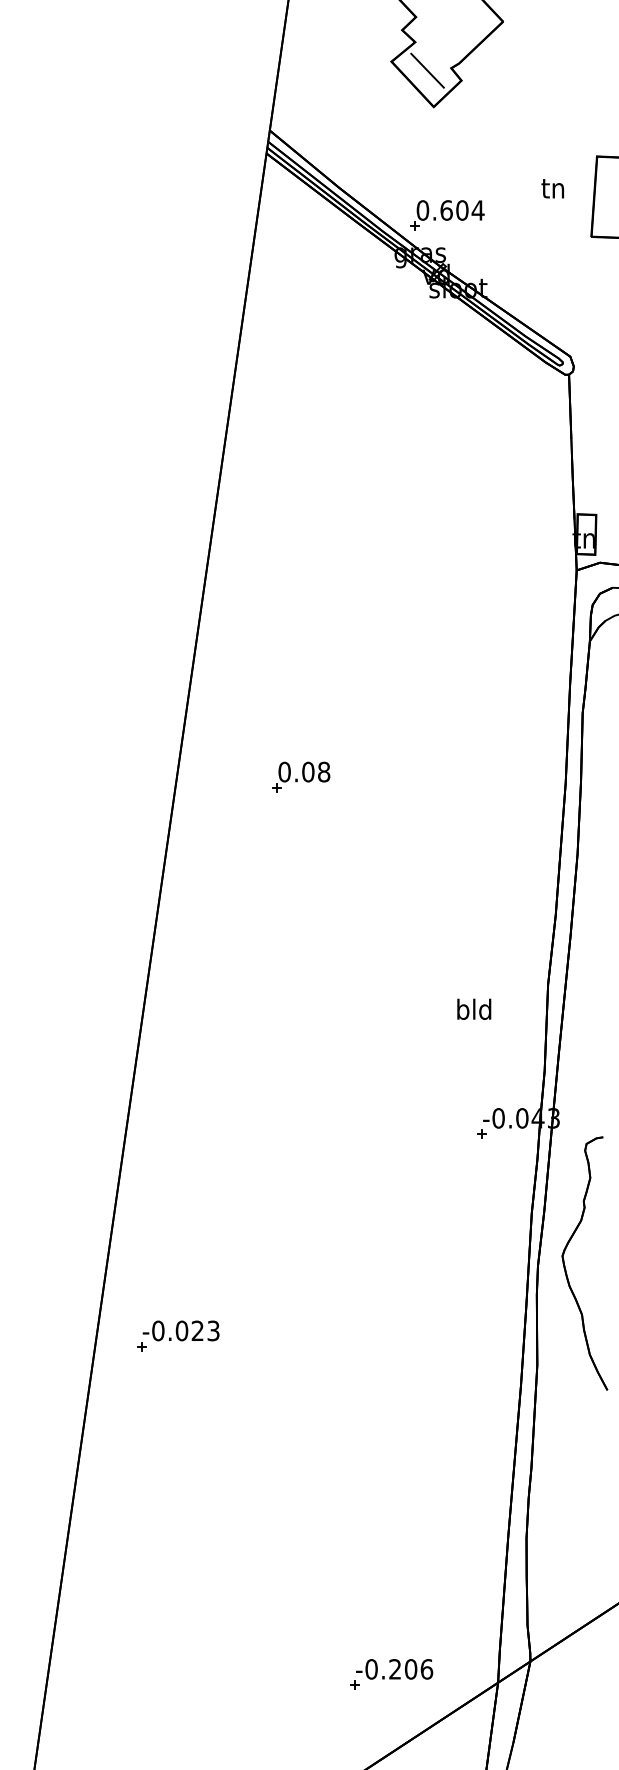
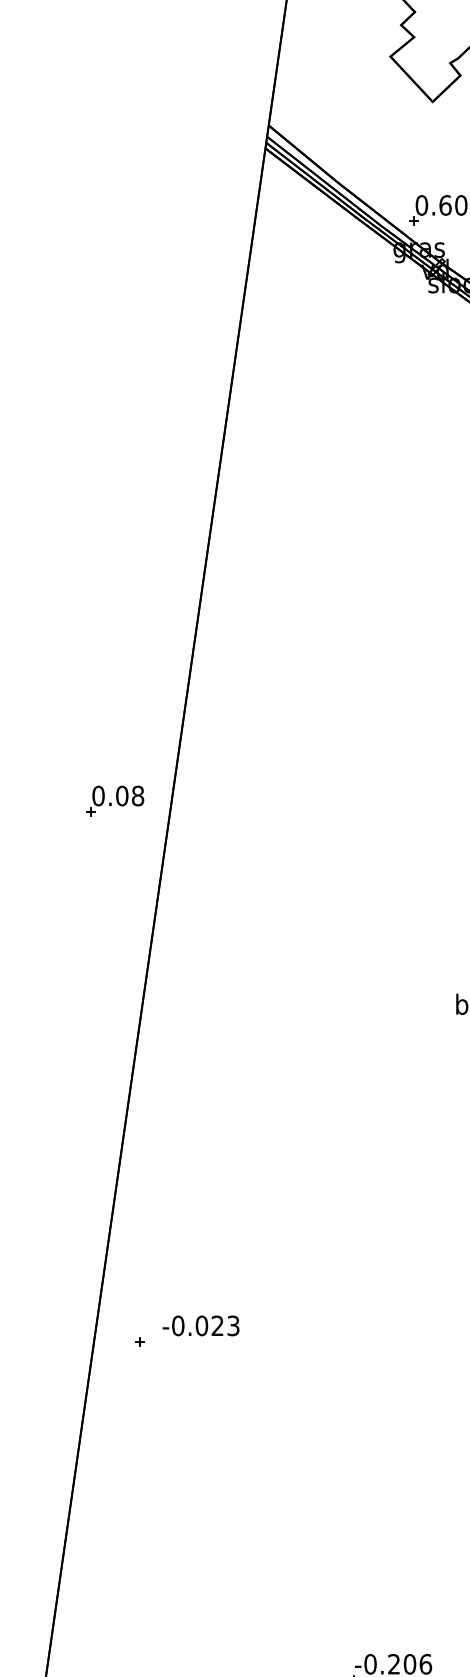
line: (427, 70) -> (426, 65), removed
part: (301, 776) -> (115, 800), moved
text: (180, 1330) -> (200, 1325), moved

